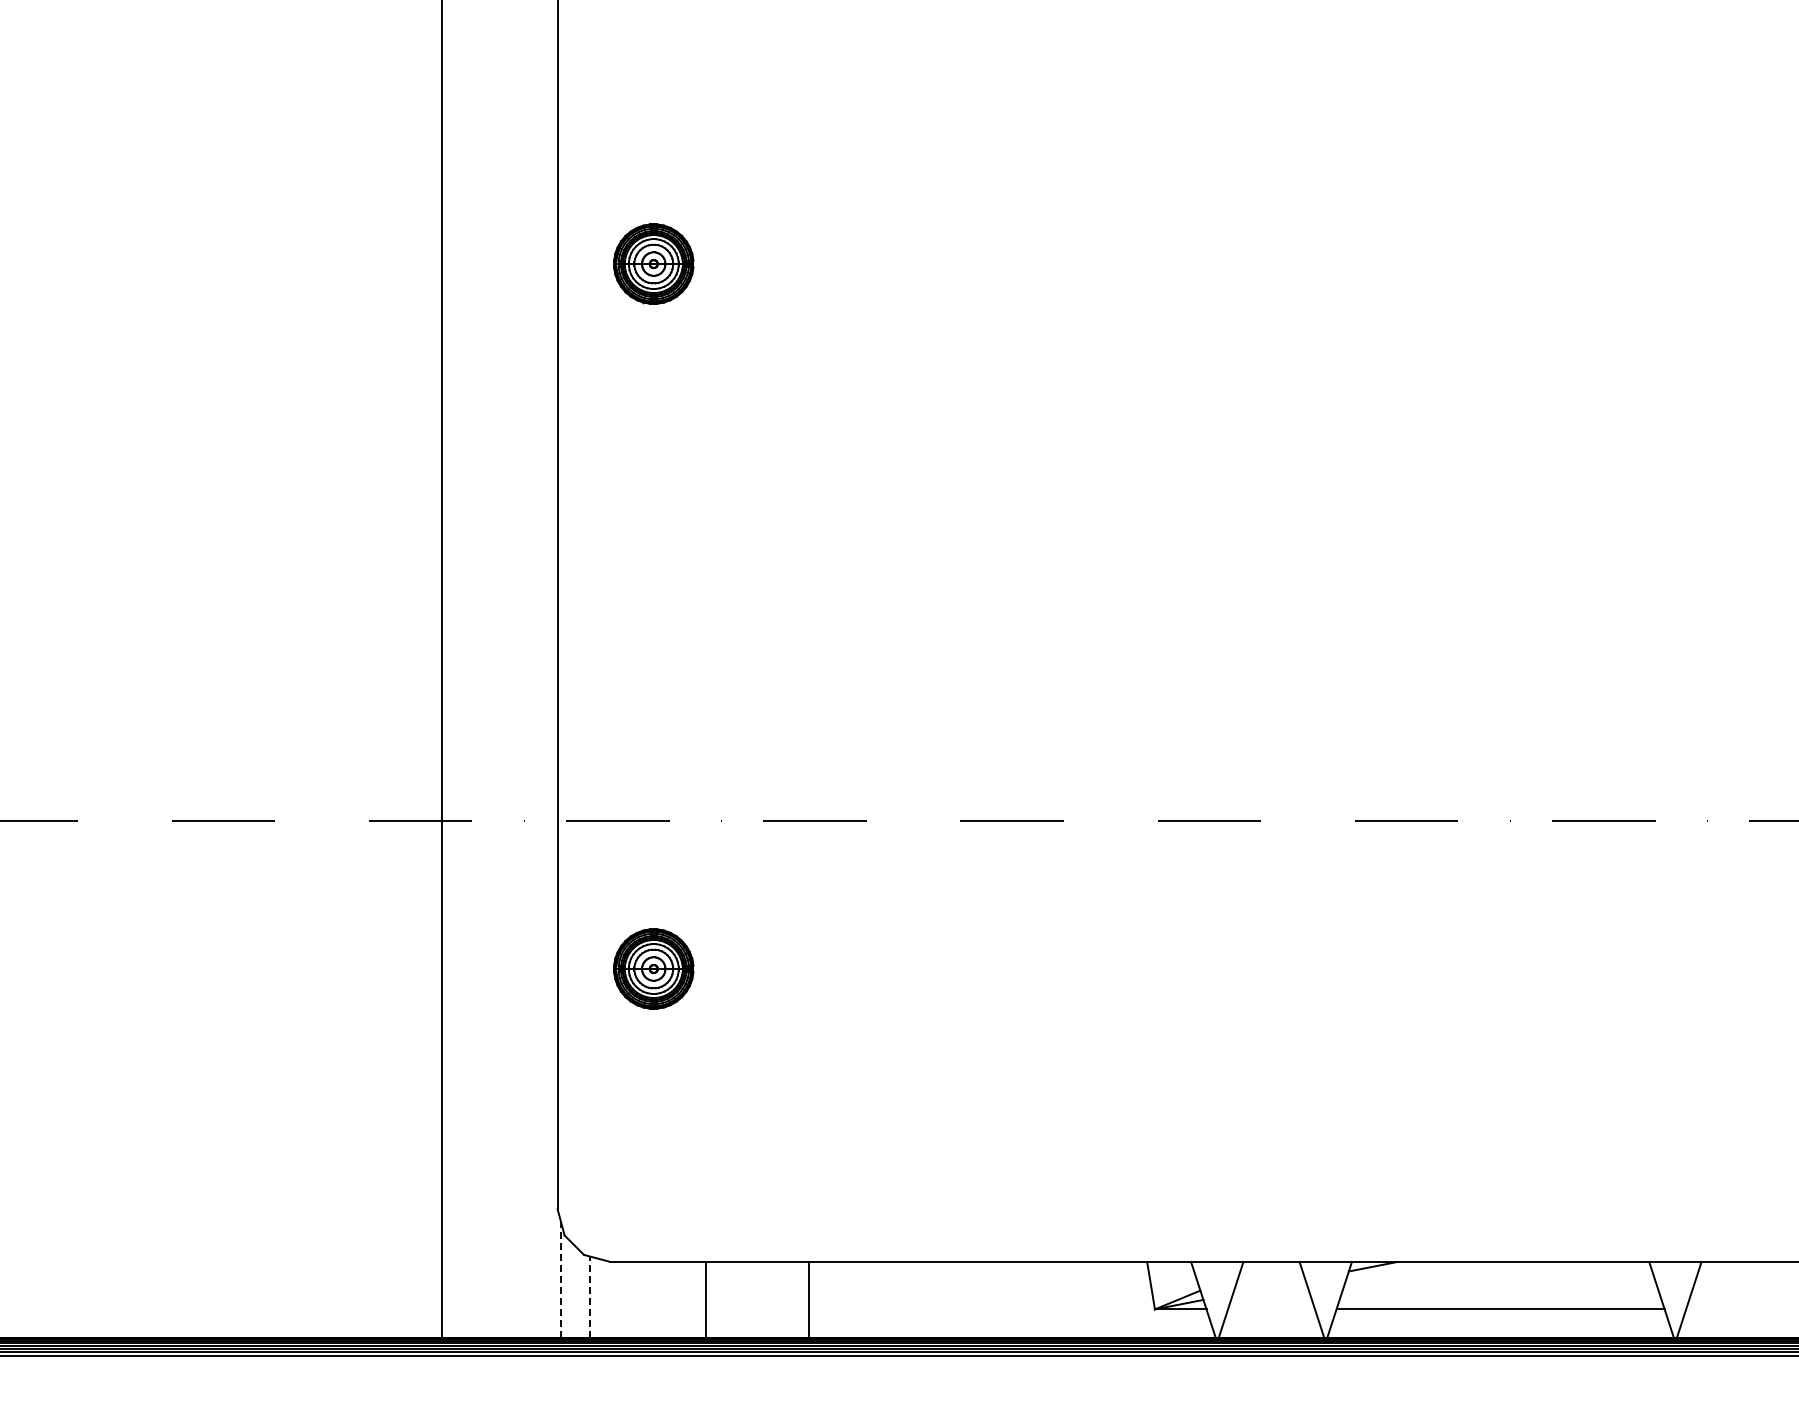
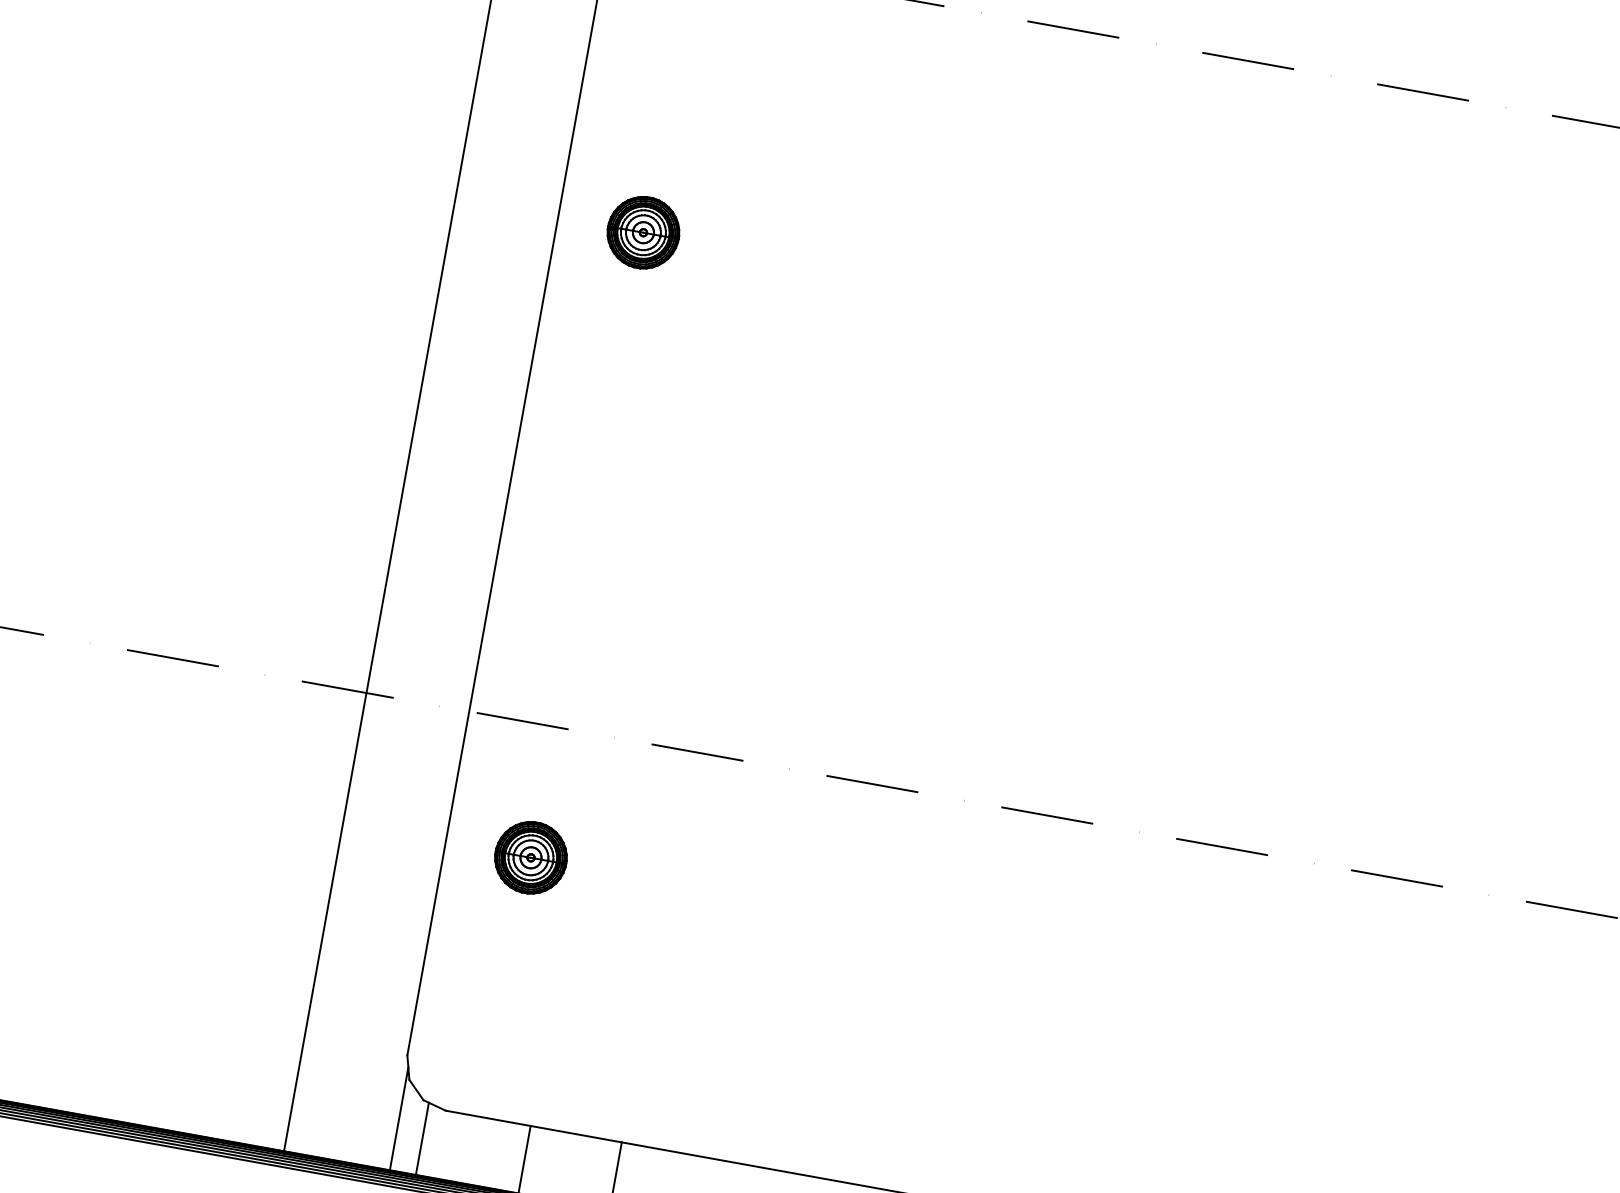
line: (561, 1280) -> (399, 1119), dashed -> solid
line: (590, 1297) -> (422, 1139), dashed -> solid

